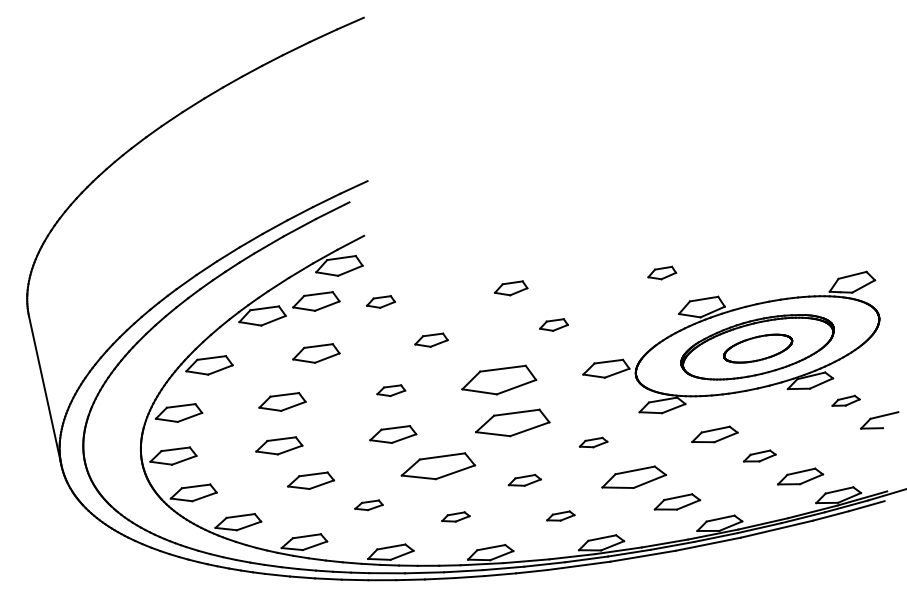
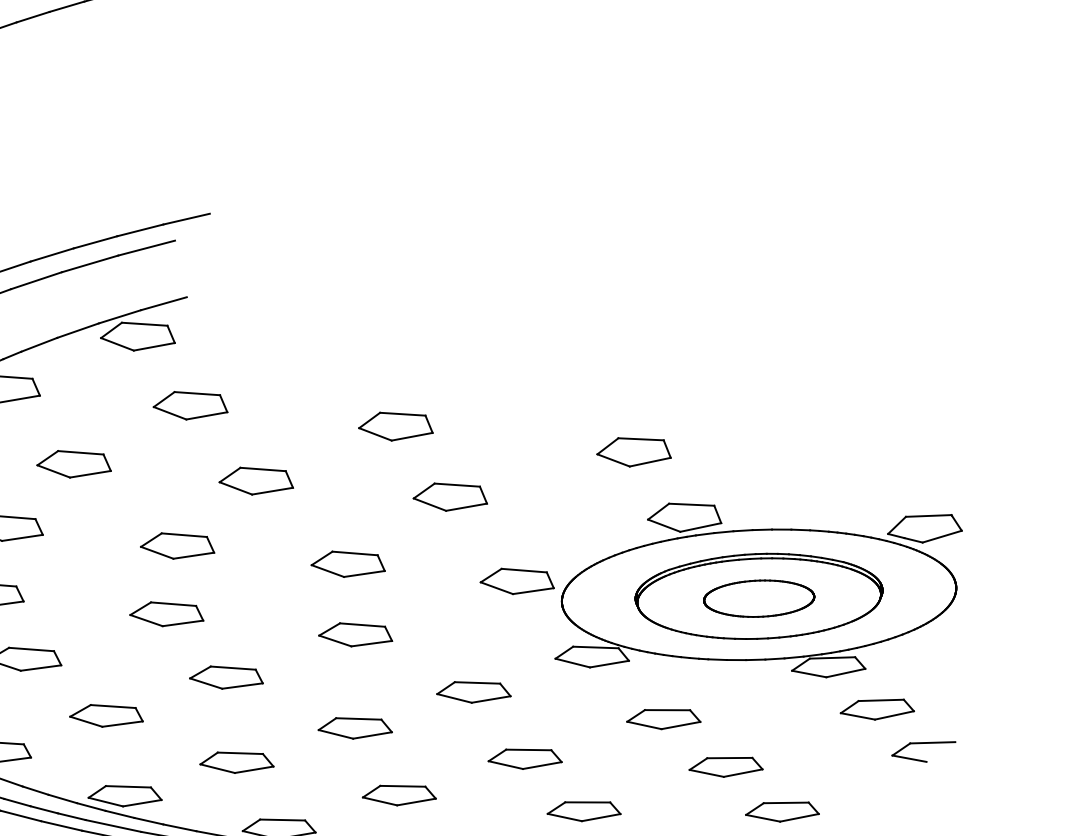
part: (662, 272) -> (636, 450), size x1.67
part: (511, 288) -> (397, 426), size x1.43
part: (316, 301) -> (92, 383), removed
part: (380, 301) -> (190, 403), size x1.67
part: (553, 324) -> (450, 495), size x1.67
part: (431, 339) -> (257, 479), size x1.43
part: (499, 379) -> (349, 562), size x0.62
part: (391, 390) -> (179, 545), size x1.67
part: (845, 400) -> (877, 707), size x1.67
part: (513, 422) -> (357, 633), size x0.62
part: (593, 442) -> (474, 690), size x1.67
part: (759, 455) -> (726, 764), size x1.43
part: (438, 465) -> (227, 676), size x0.62
part: (633, 476) -> (525, 756), size x0.71
part: (524, 480) -> (355, 727), size x1.43
part: (368, 505) -> (106, 715), size x1.67
part: (560, 515) -> (399, 792), size x1.67
part: (455, 516) -> (237, 760), size x1.67

